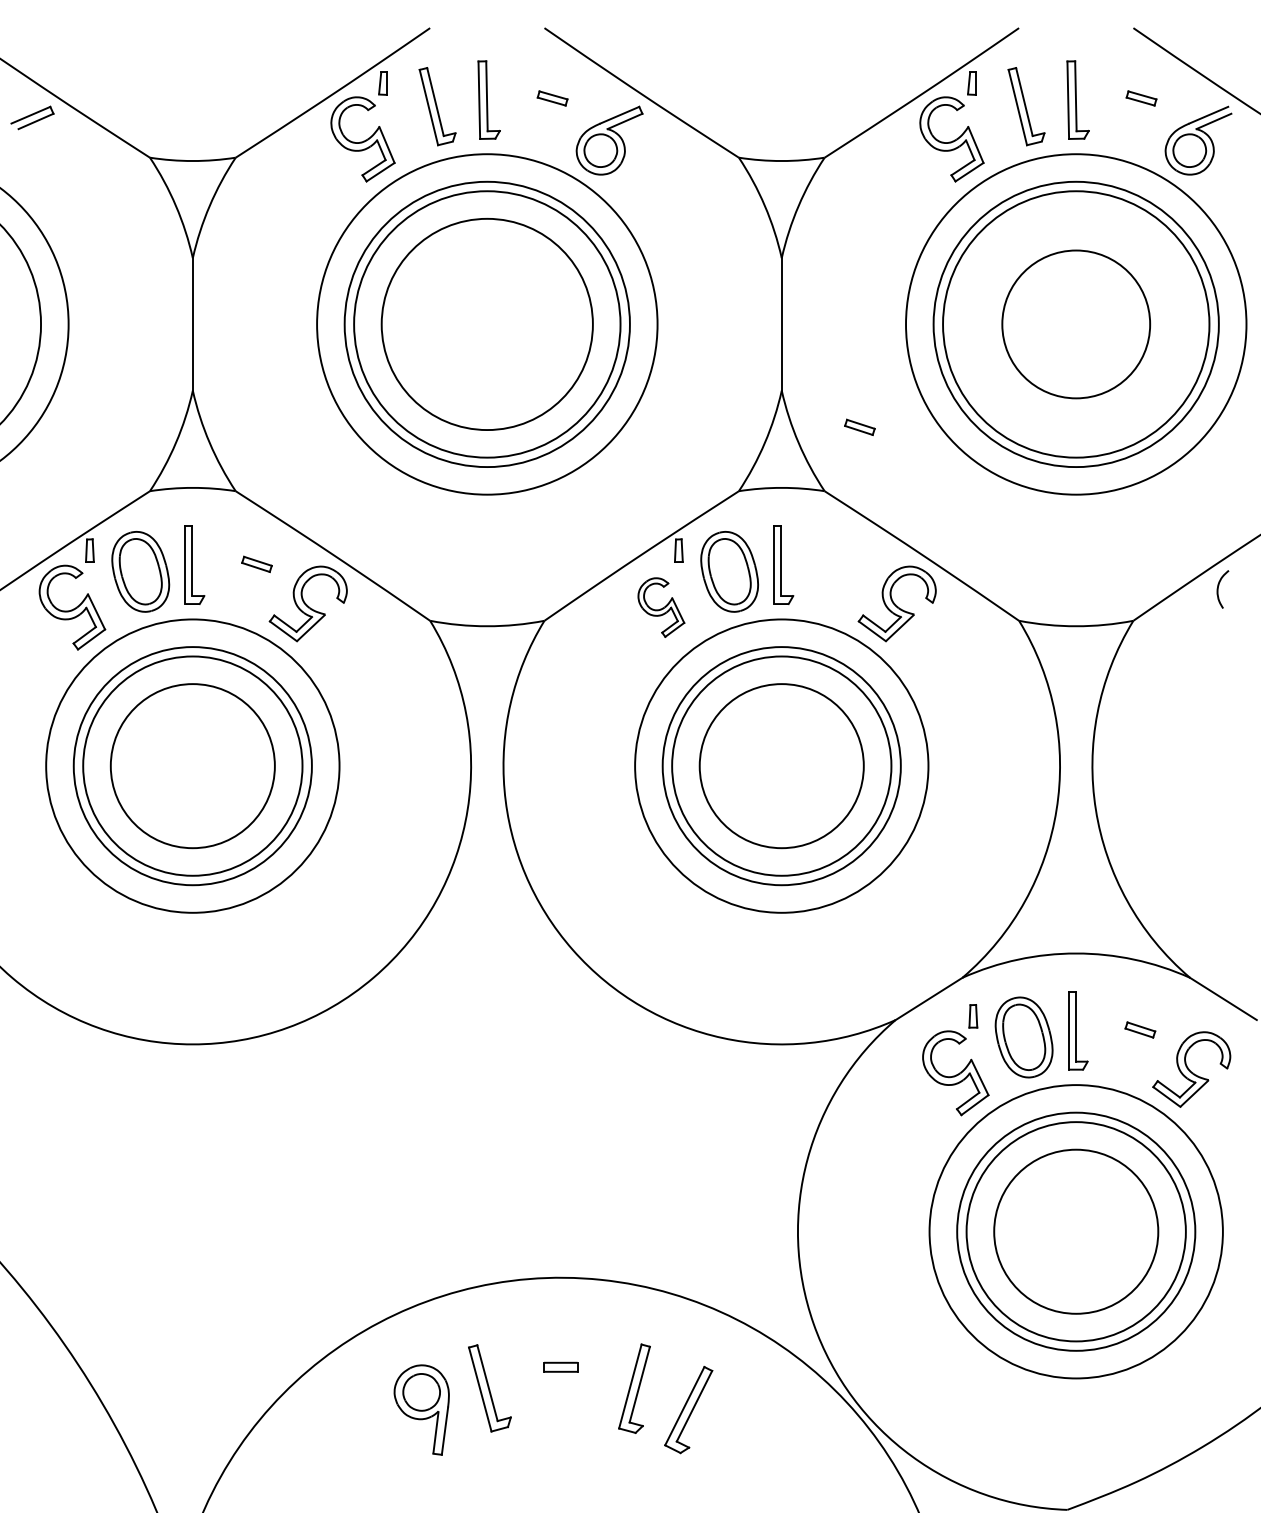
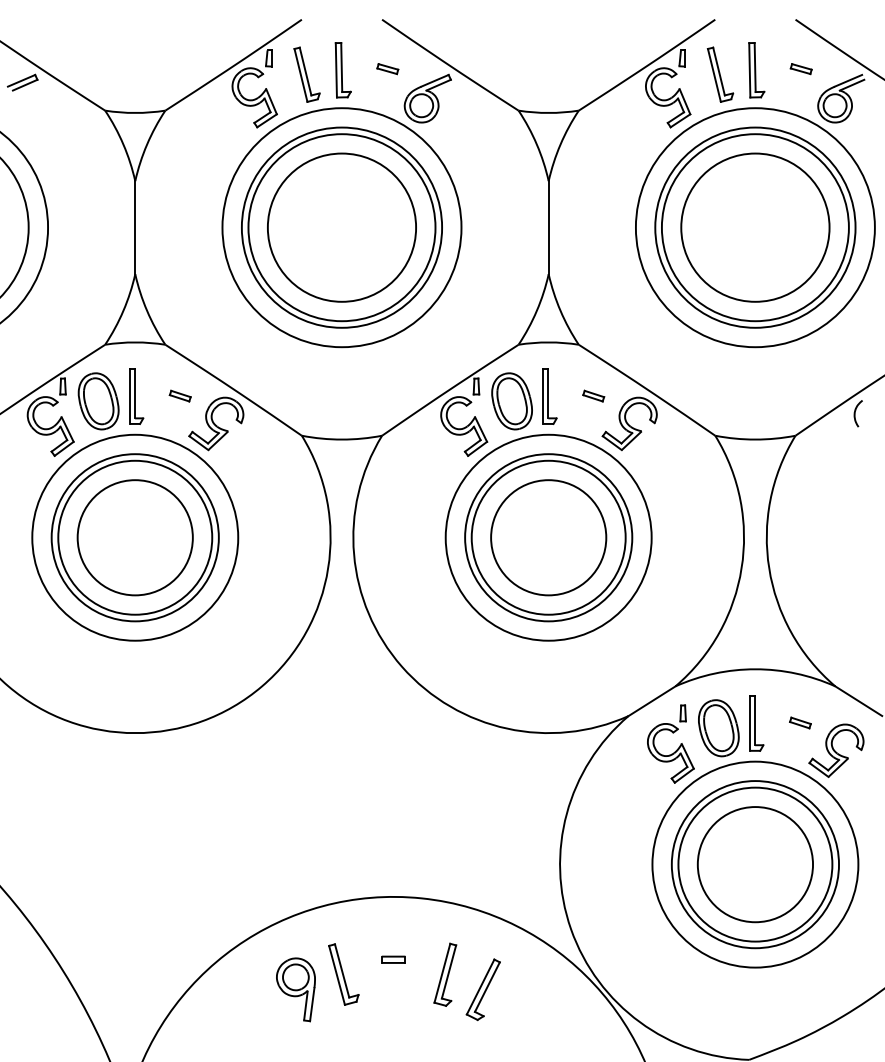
circle: (1075, 324) -> (754, 227), size x1.43
part: (859, 426) -> (593, 395), moved
part: (661, 607) -> (464, 426), size x1.43

